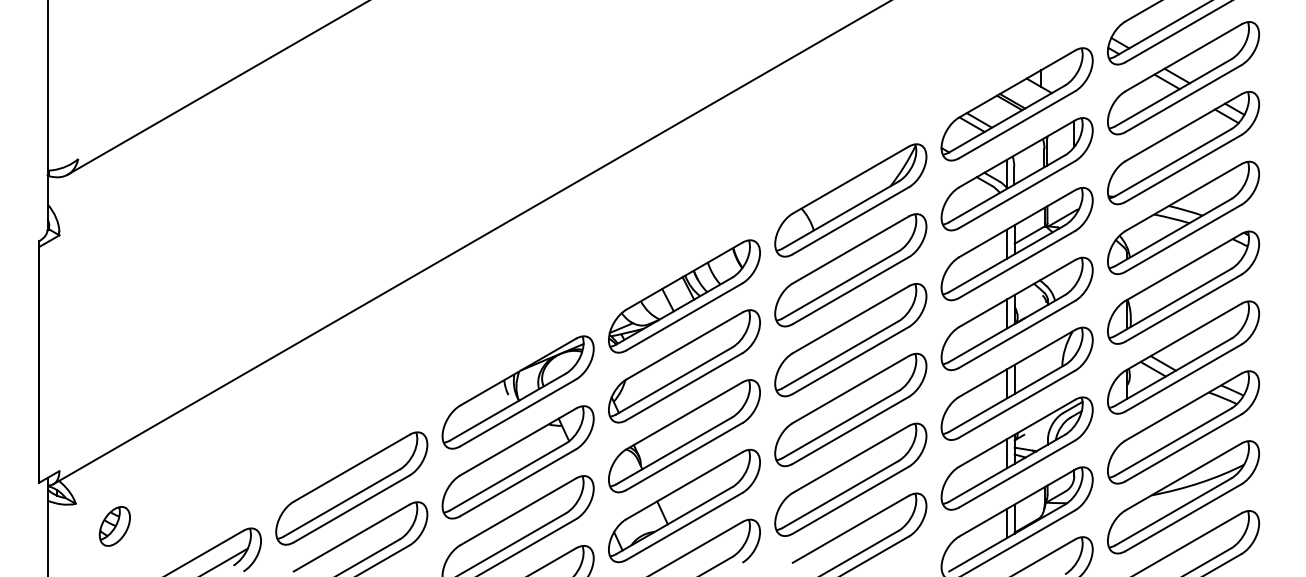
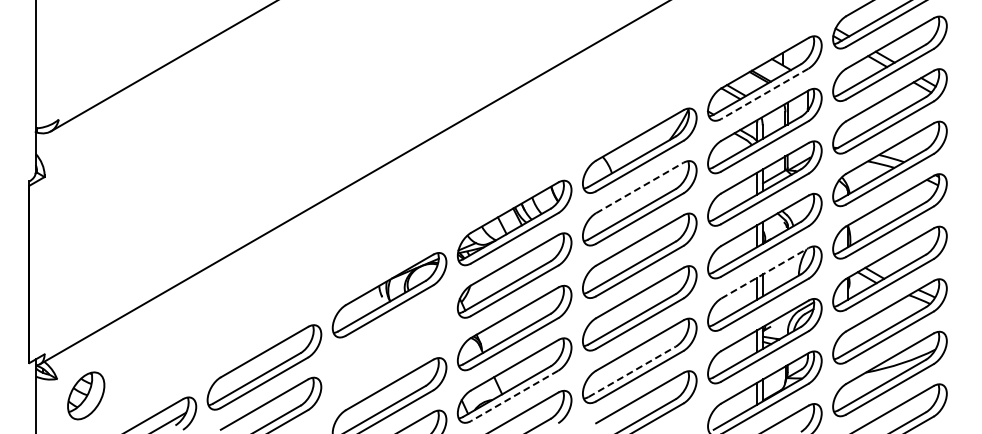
line: (1016, 125) -> (764, 94), solid -> dashed
line: (851, 249) -> (640, 187), solid -> dashed
line: (1018, 363) -> (765, 273), solid -> dashed
part: (518, 462) -> (389, 347), removed
line: (841, 493) -> (632, 371), solid -> dashed
part: (115, 525) -> (86, 395), size x1.6
line: (684, 527) -> (514, 396), solid -> dashed

